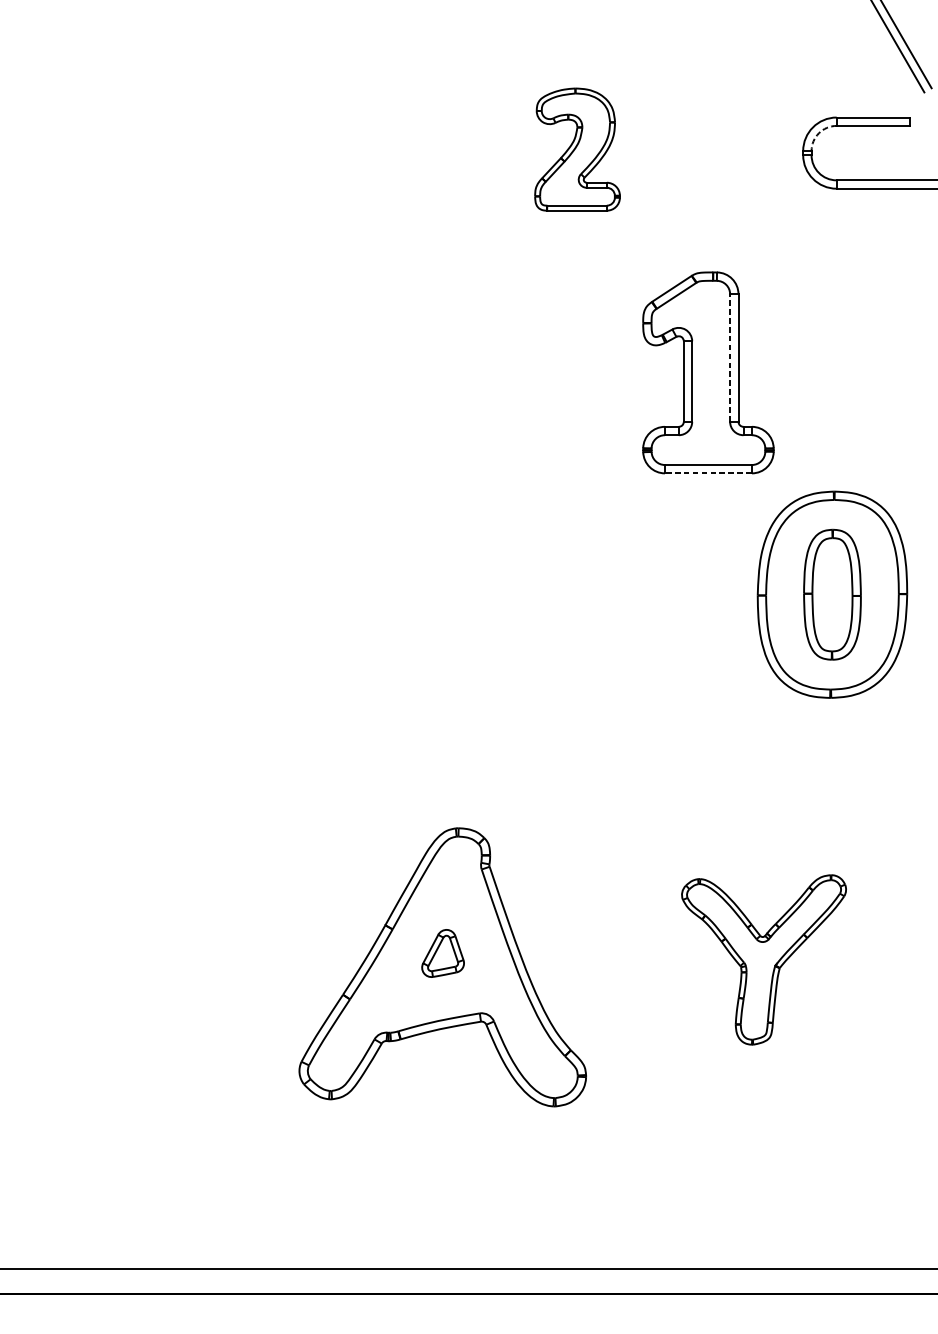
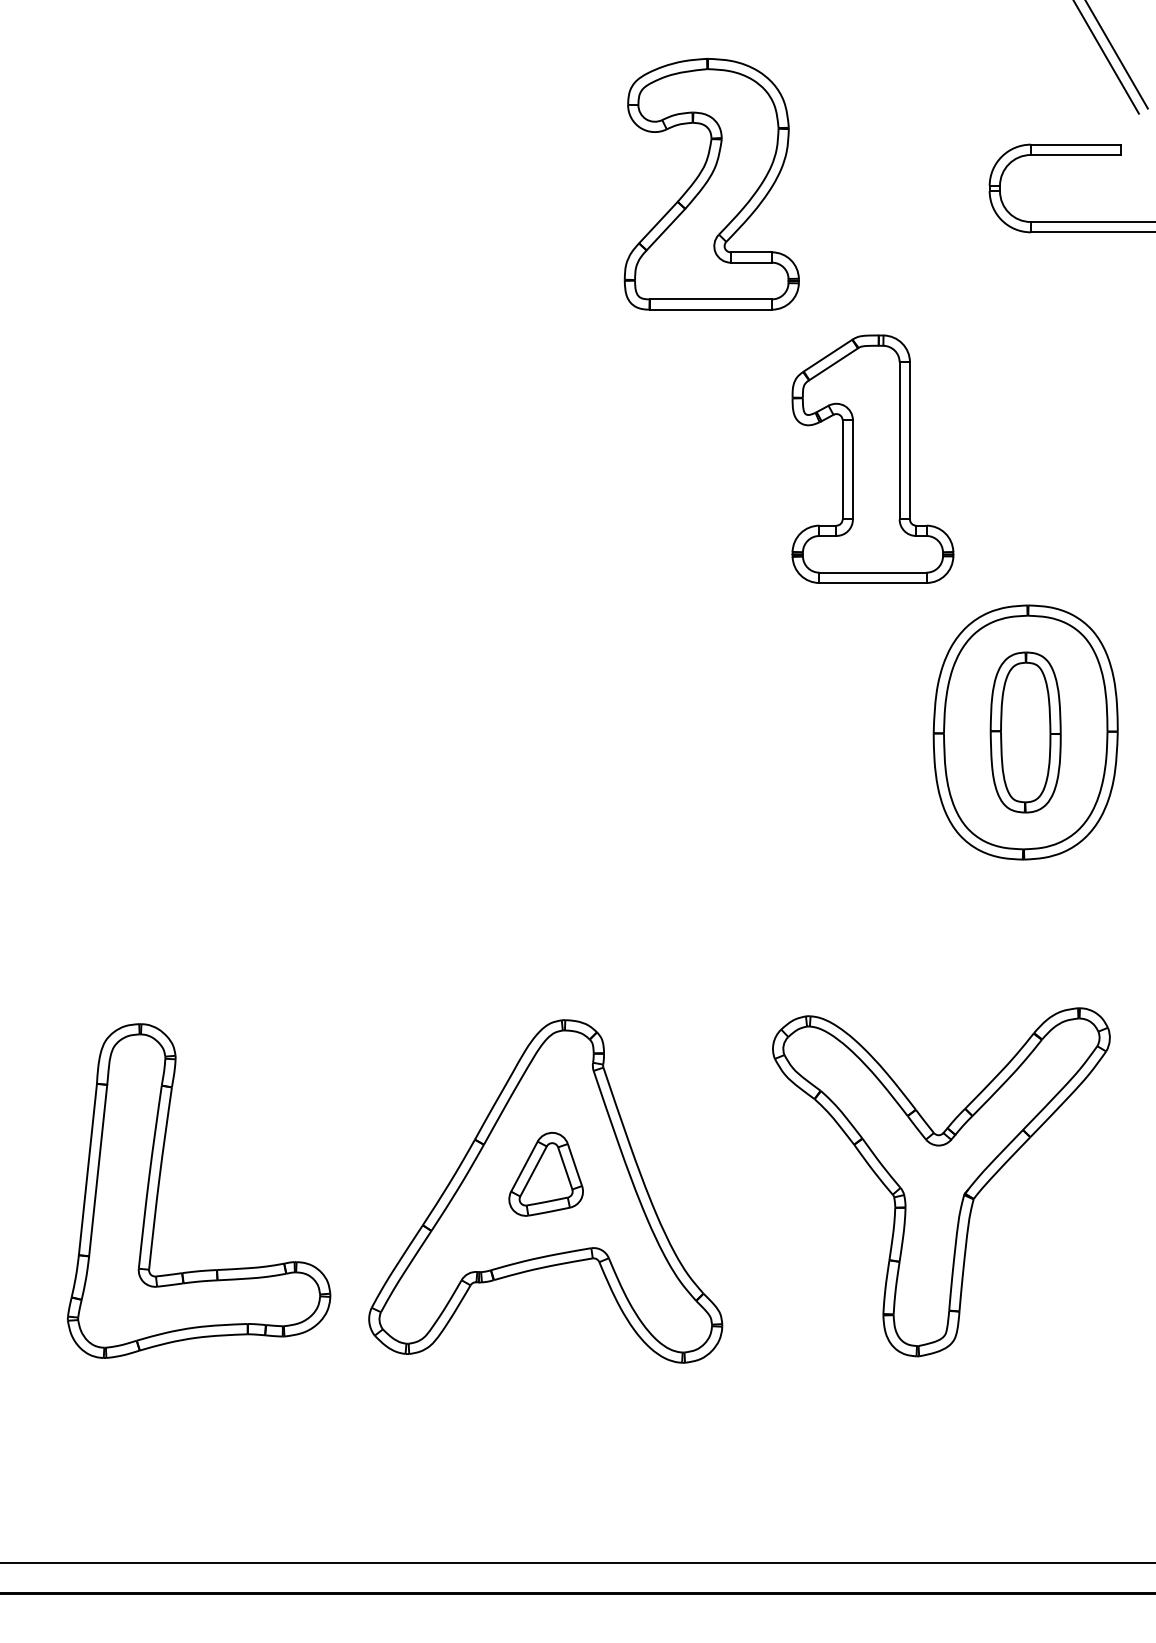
arc: (819, 133) -> (1009, 164), dashed -> solid
part: (577, 149) -> (711, 183), size x1.67
line: (729, 357) -> (899, 440), dashed -> solid
line: (708, 473) -> (872, 583), dashed -> solid
part: (442, 953) -> (545, 1174), size x1.43
part: (764, 960) -> (941, 1182), size x1.67
part: (129, 964) -> (159, 1188), added

